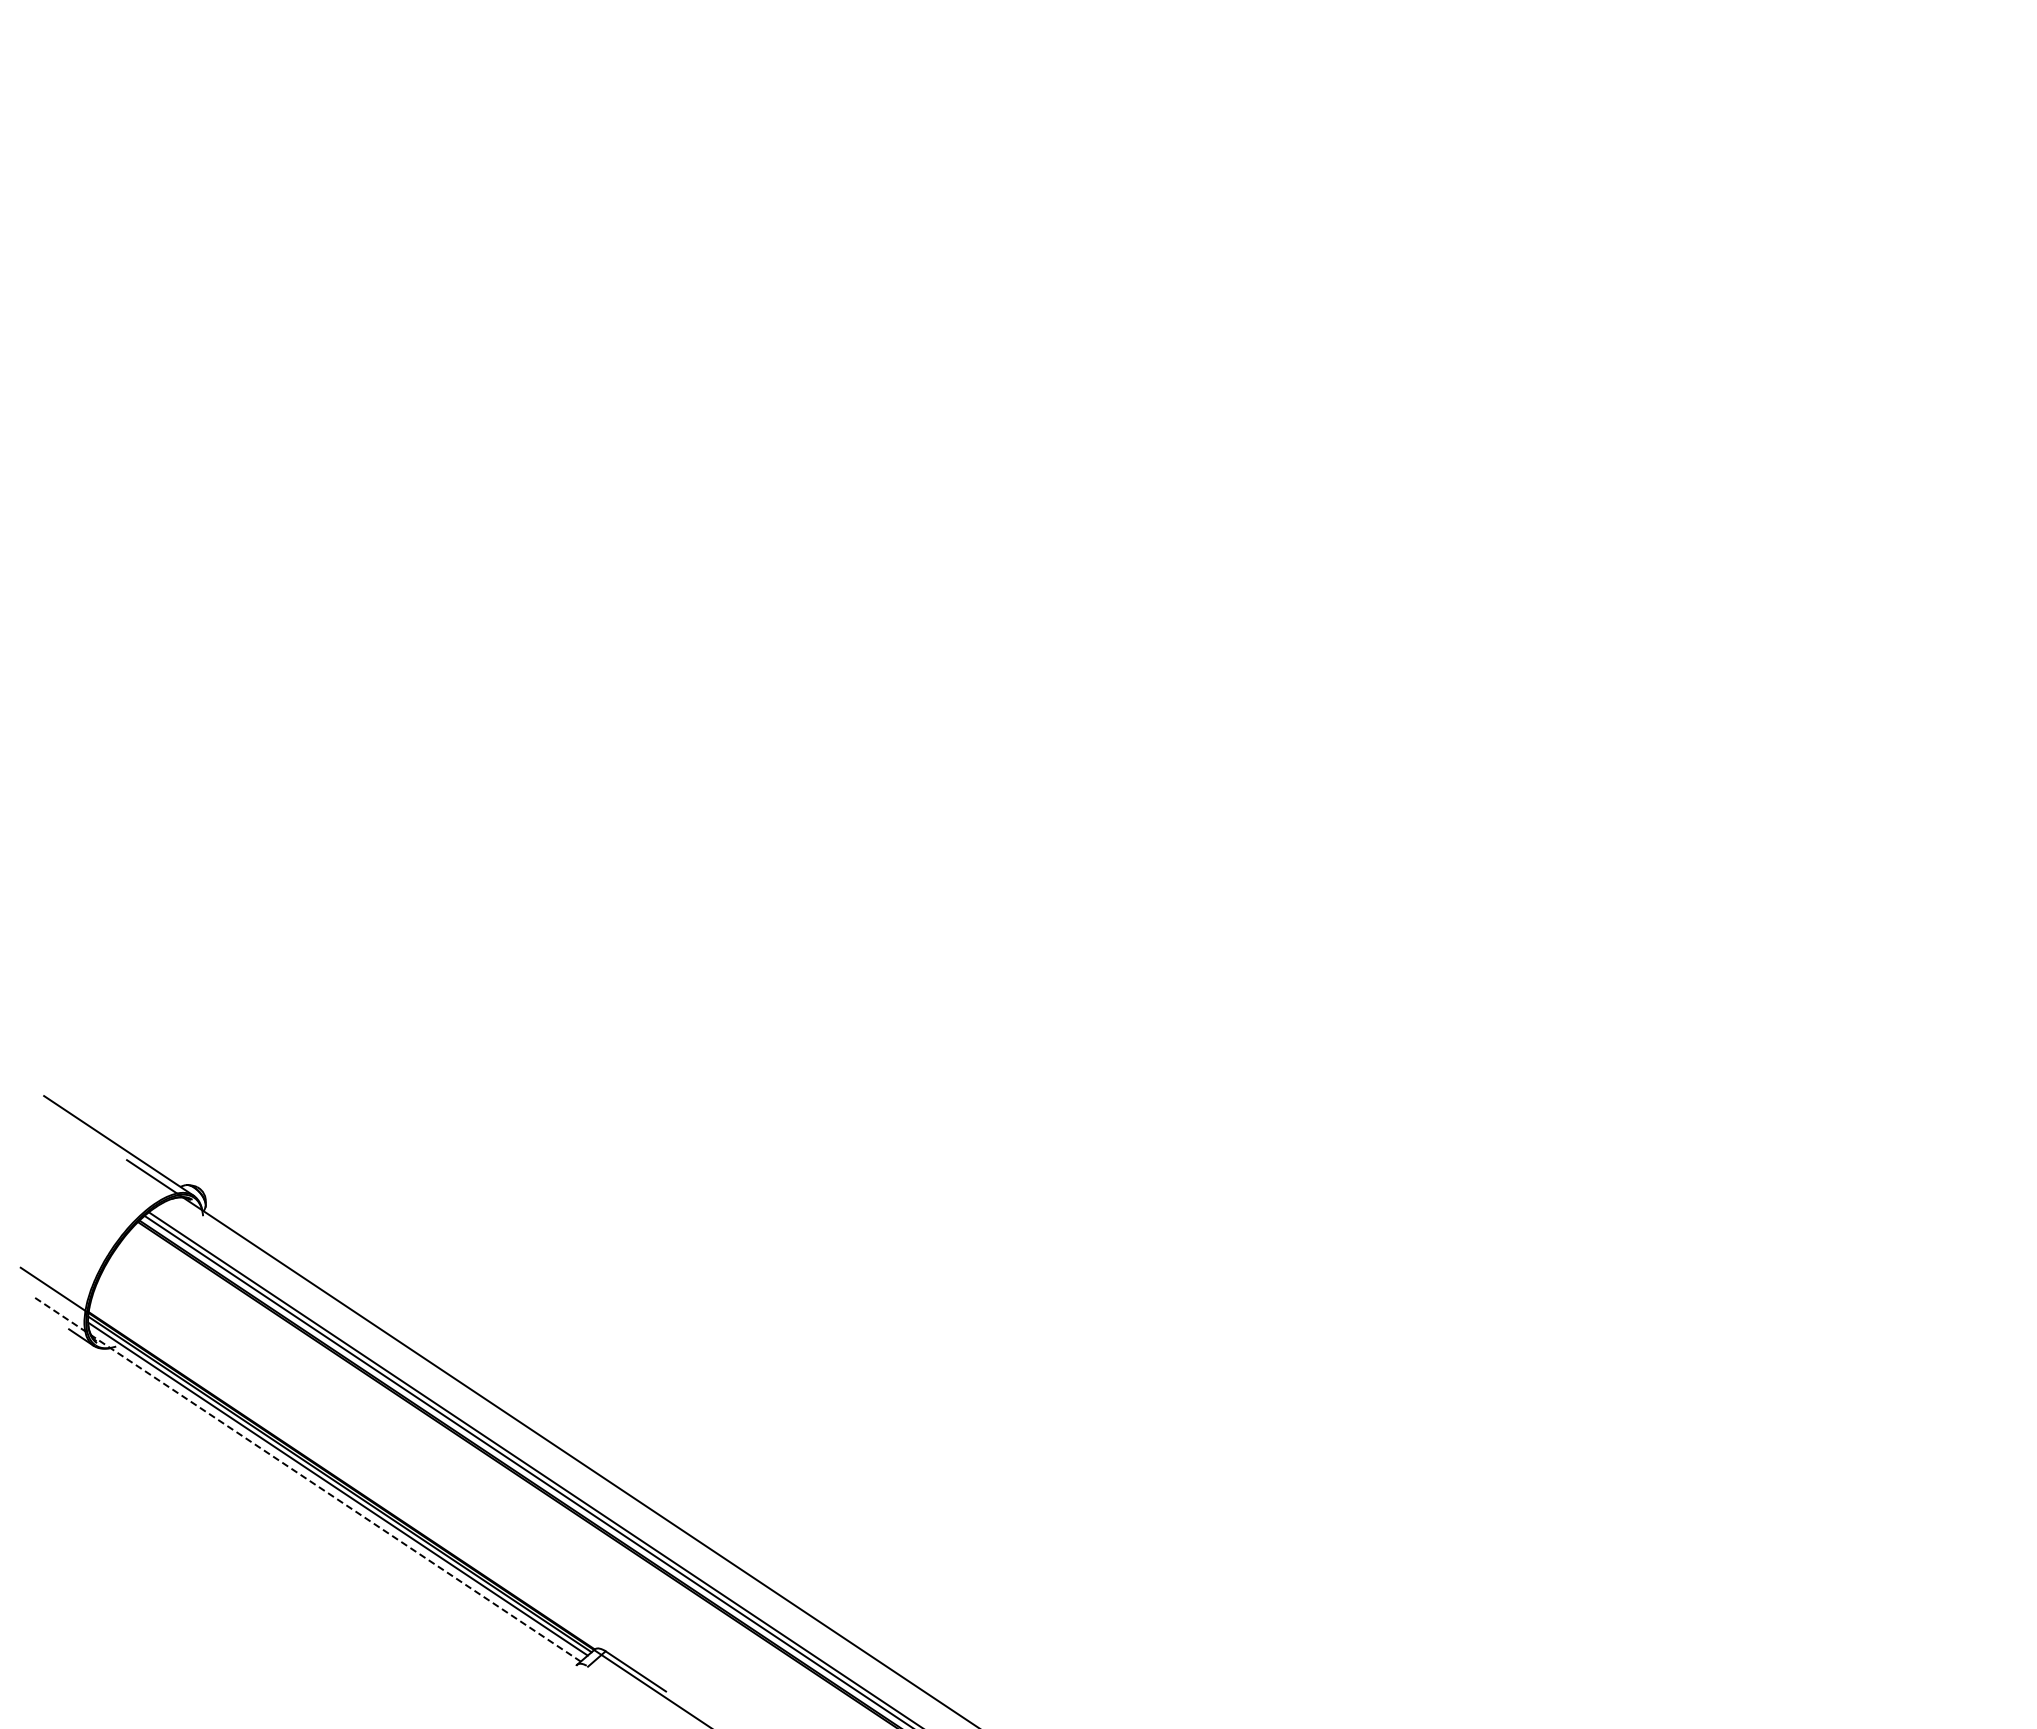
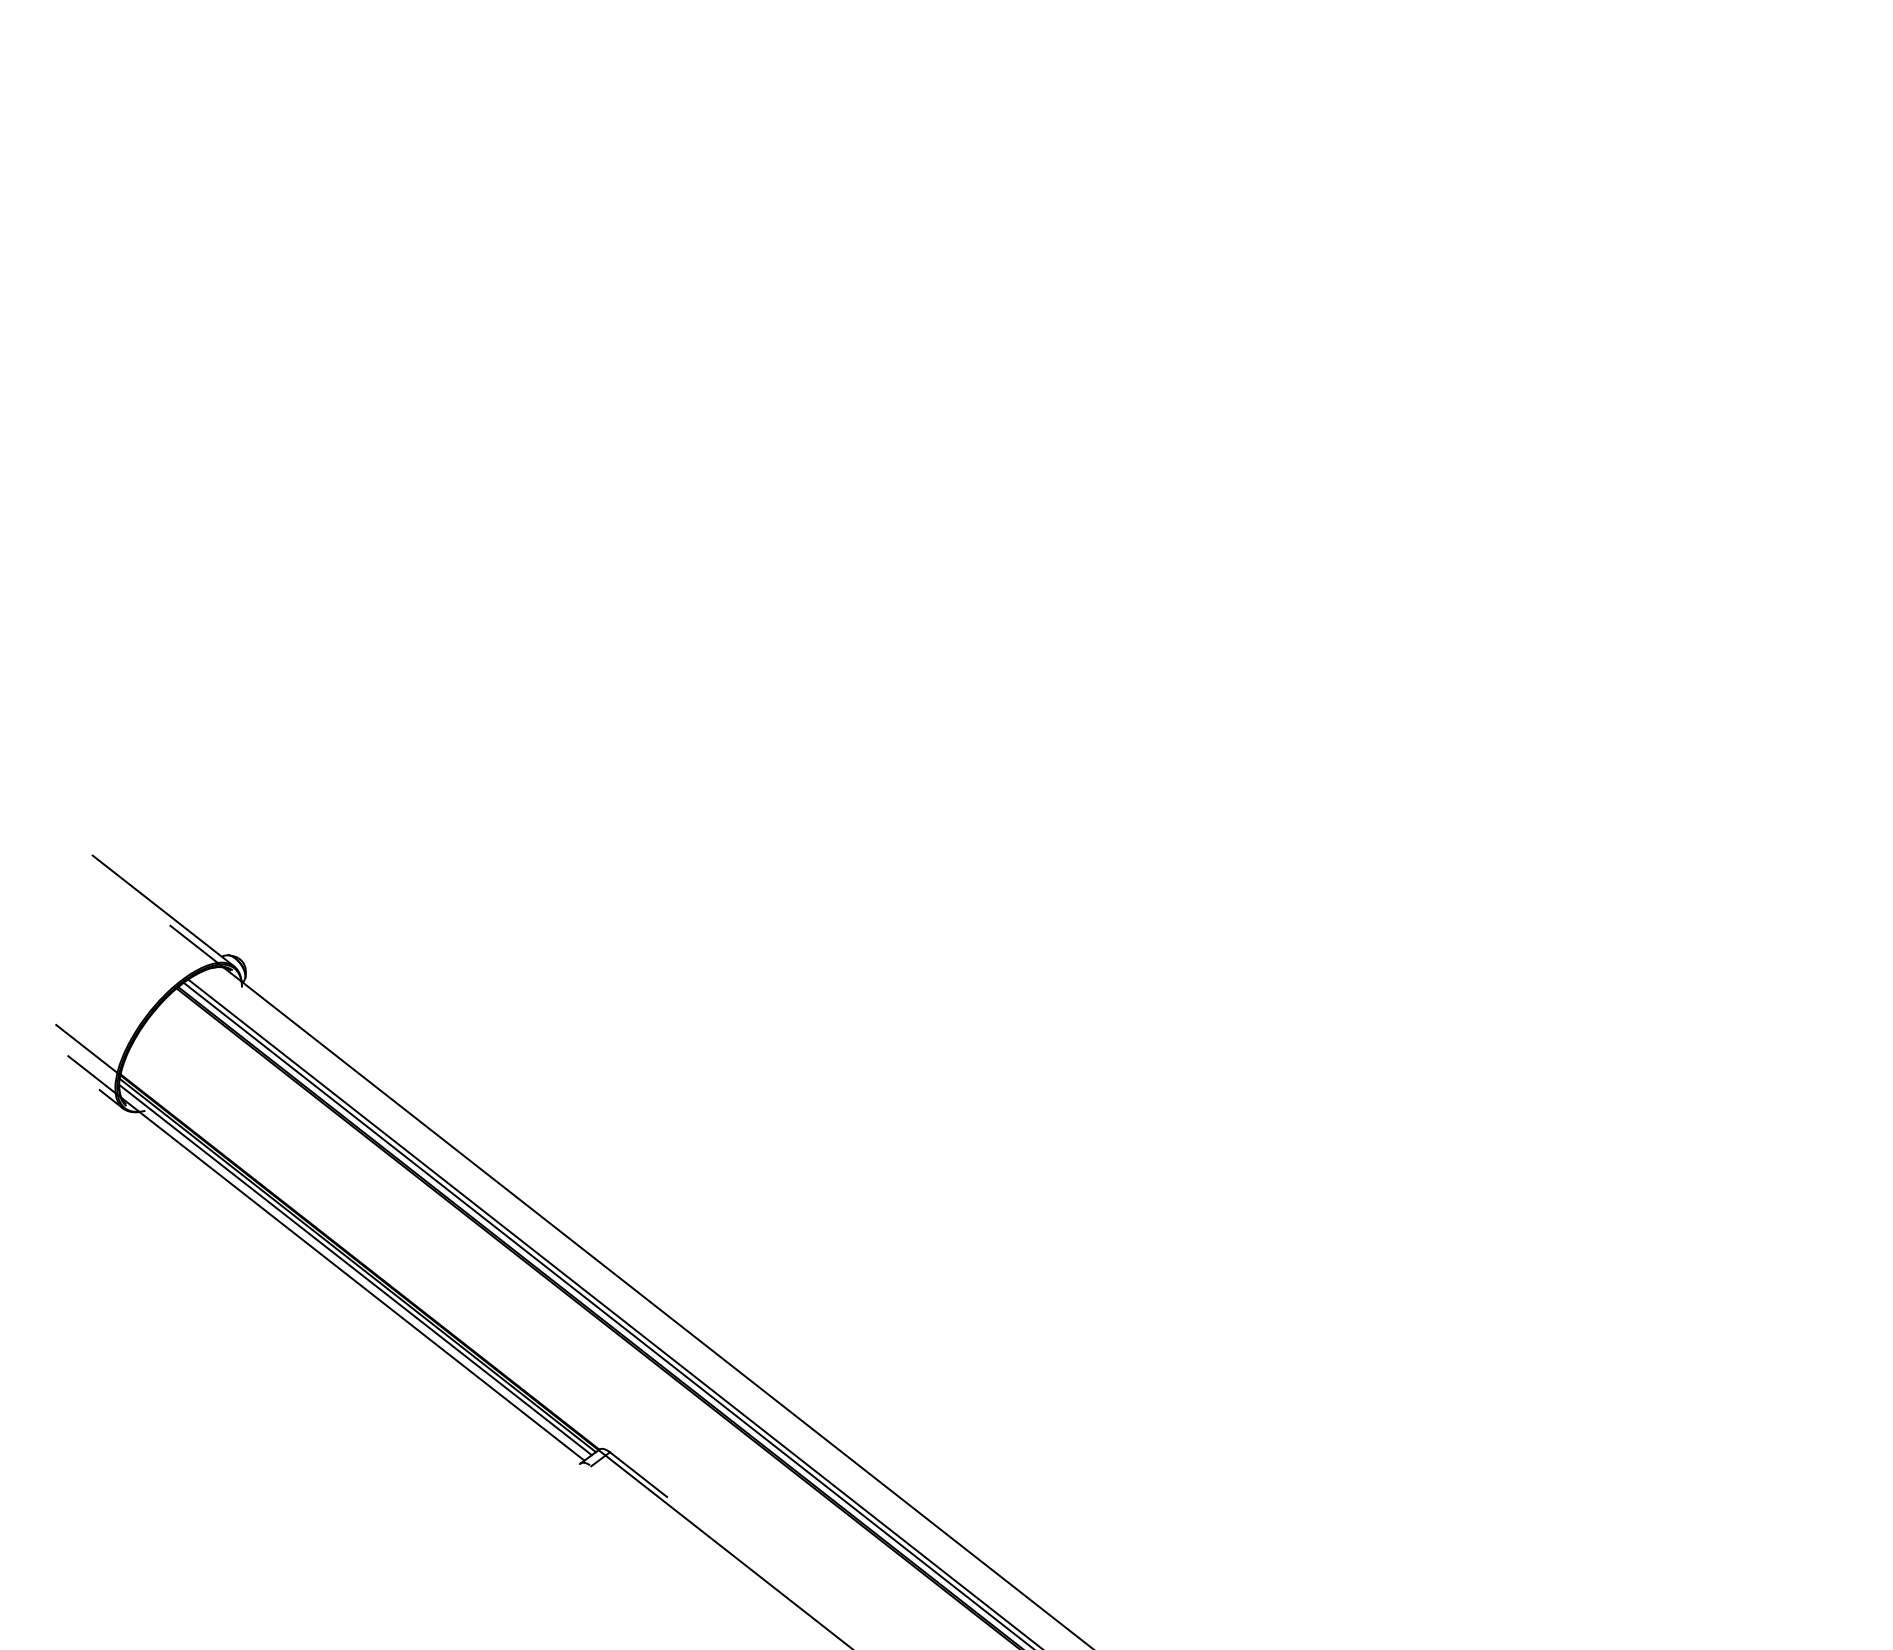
line: (308, 1479) -> (326, 1258), dashed -> solid

